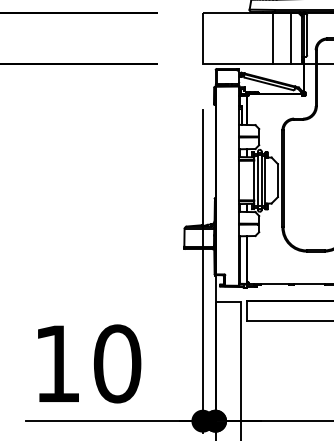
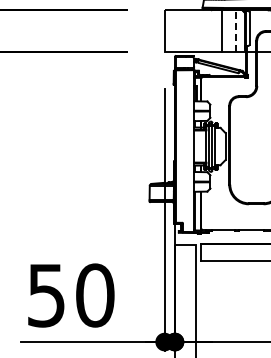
line: (290, 38) -> (235, 31), solid -> dashed
text: (57, 363) -> (46, 295), 10 -> 50

